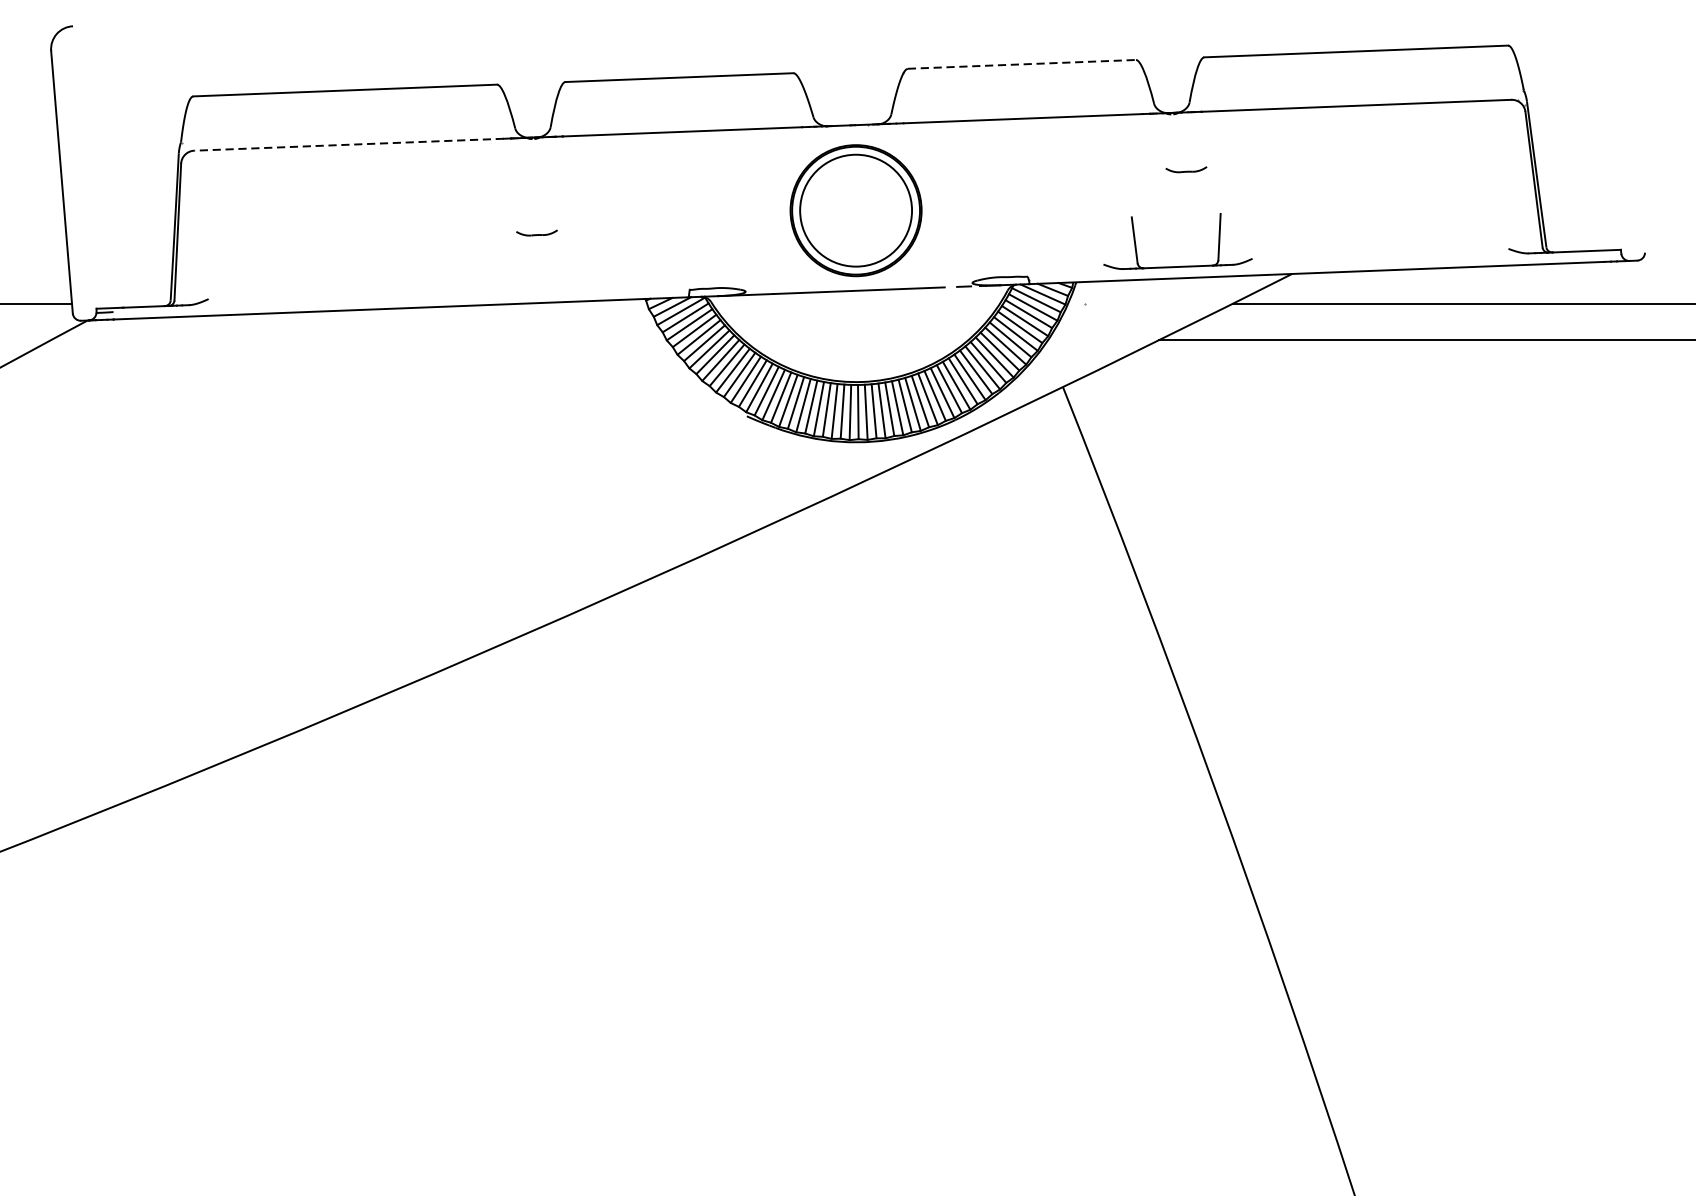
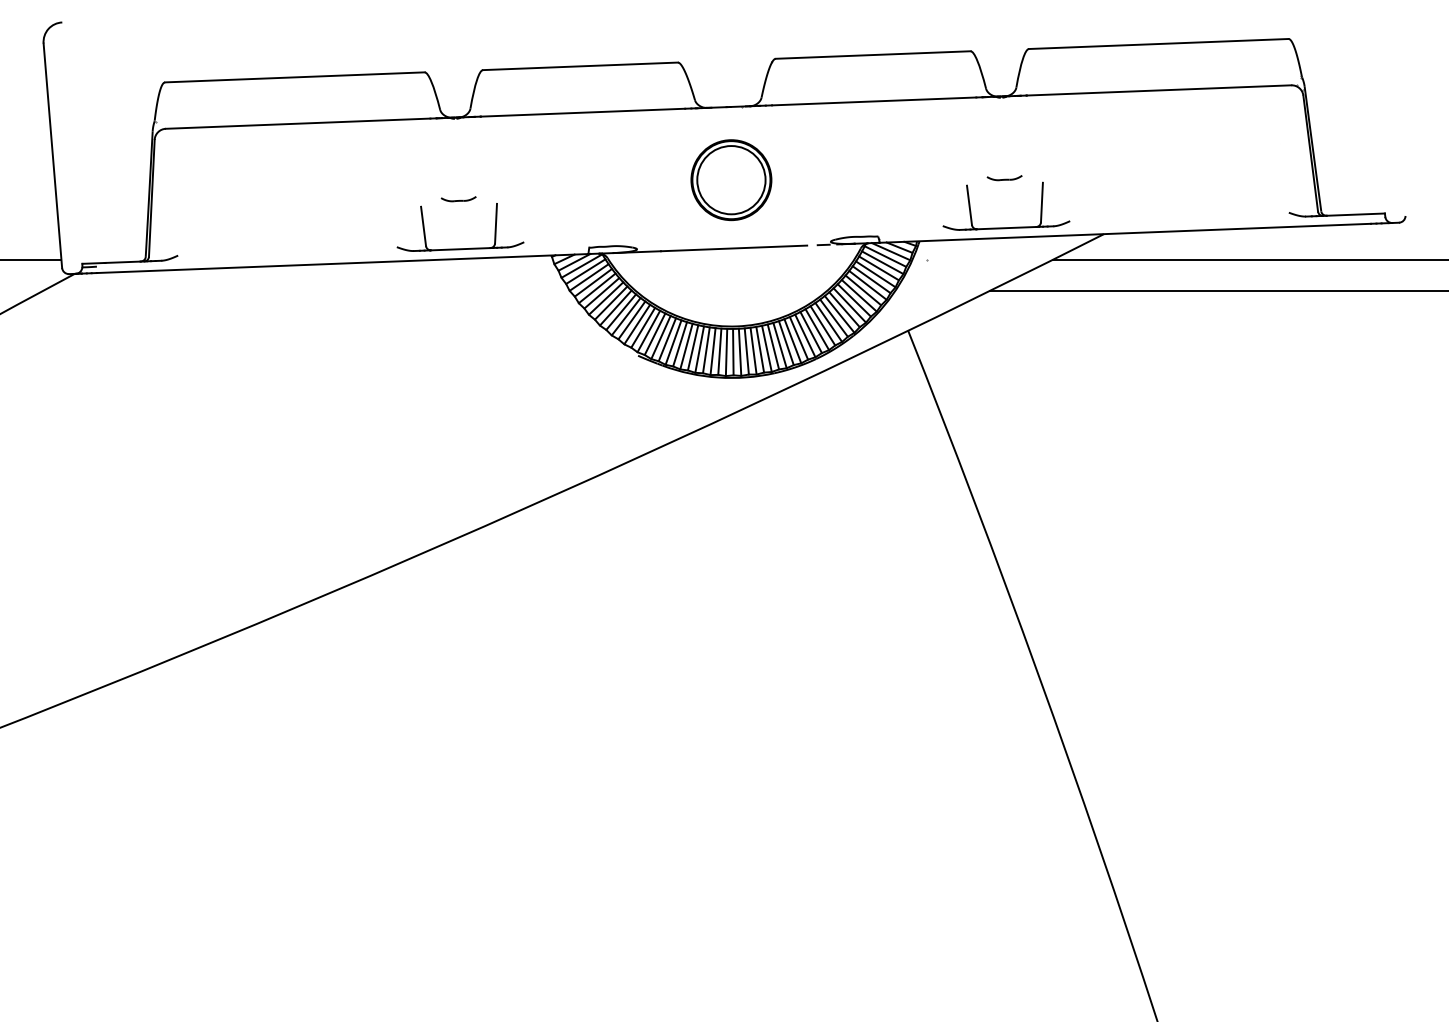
line: (1022, 64) -> (873, 55), dashed -> solid
line: (348, 144) -> (297, 123), dashed -> solid
part: (1186, 170) -> (1004, 178), moved
part: (856, 211) -> (731, 180), size x0.71
part: (539, 290) -> (460, 248), added

